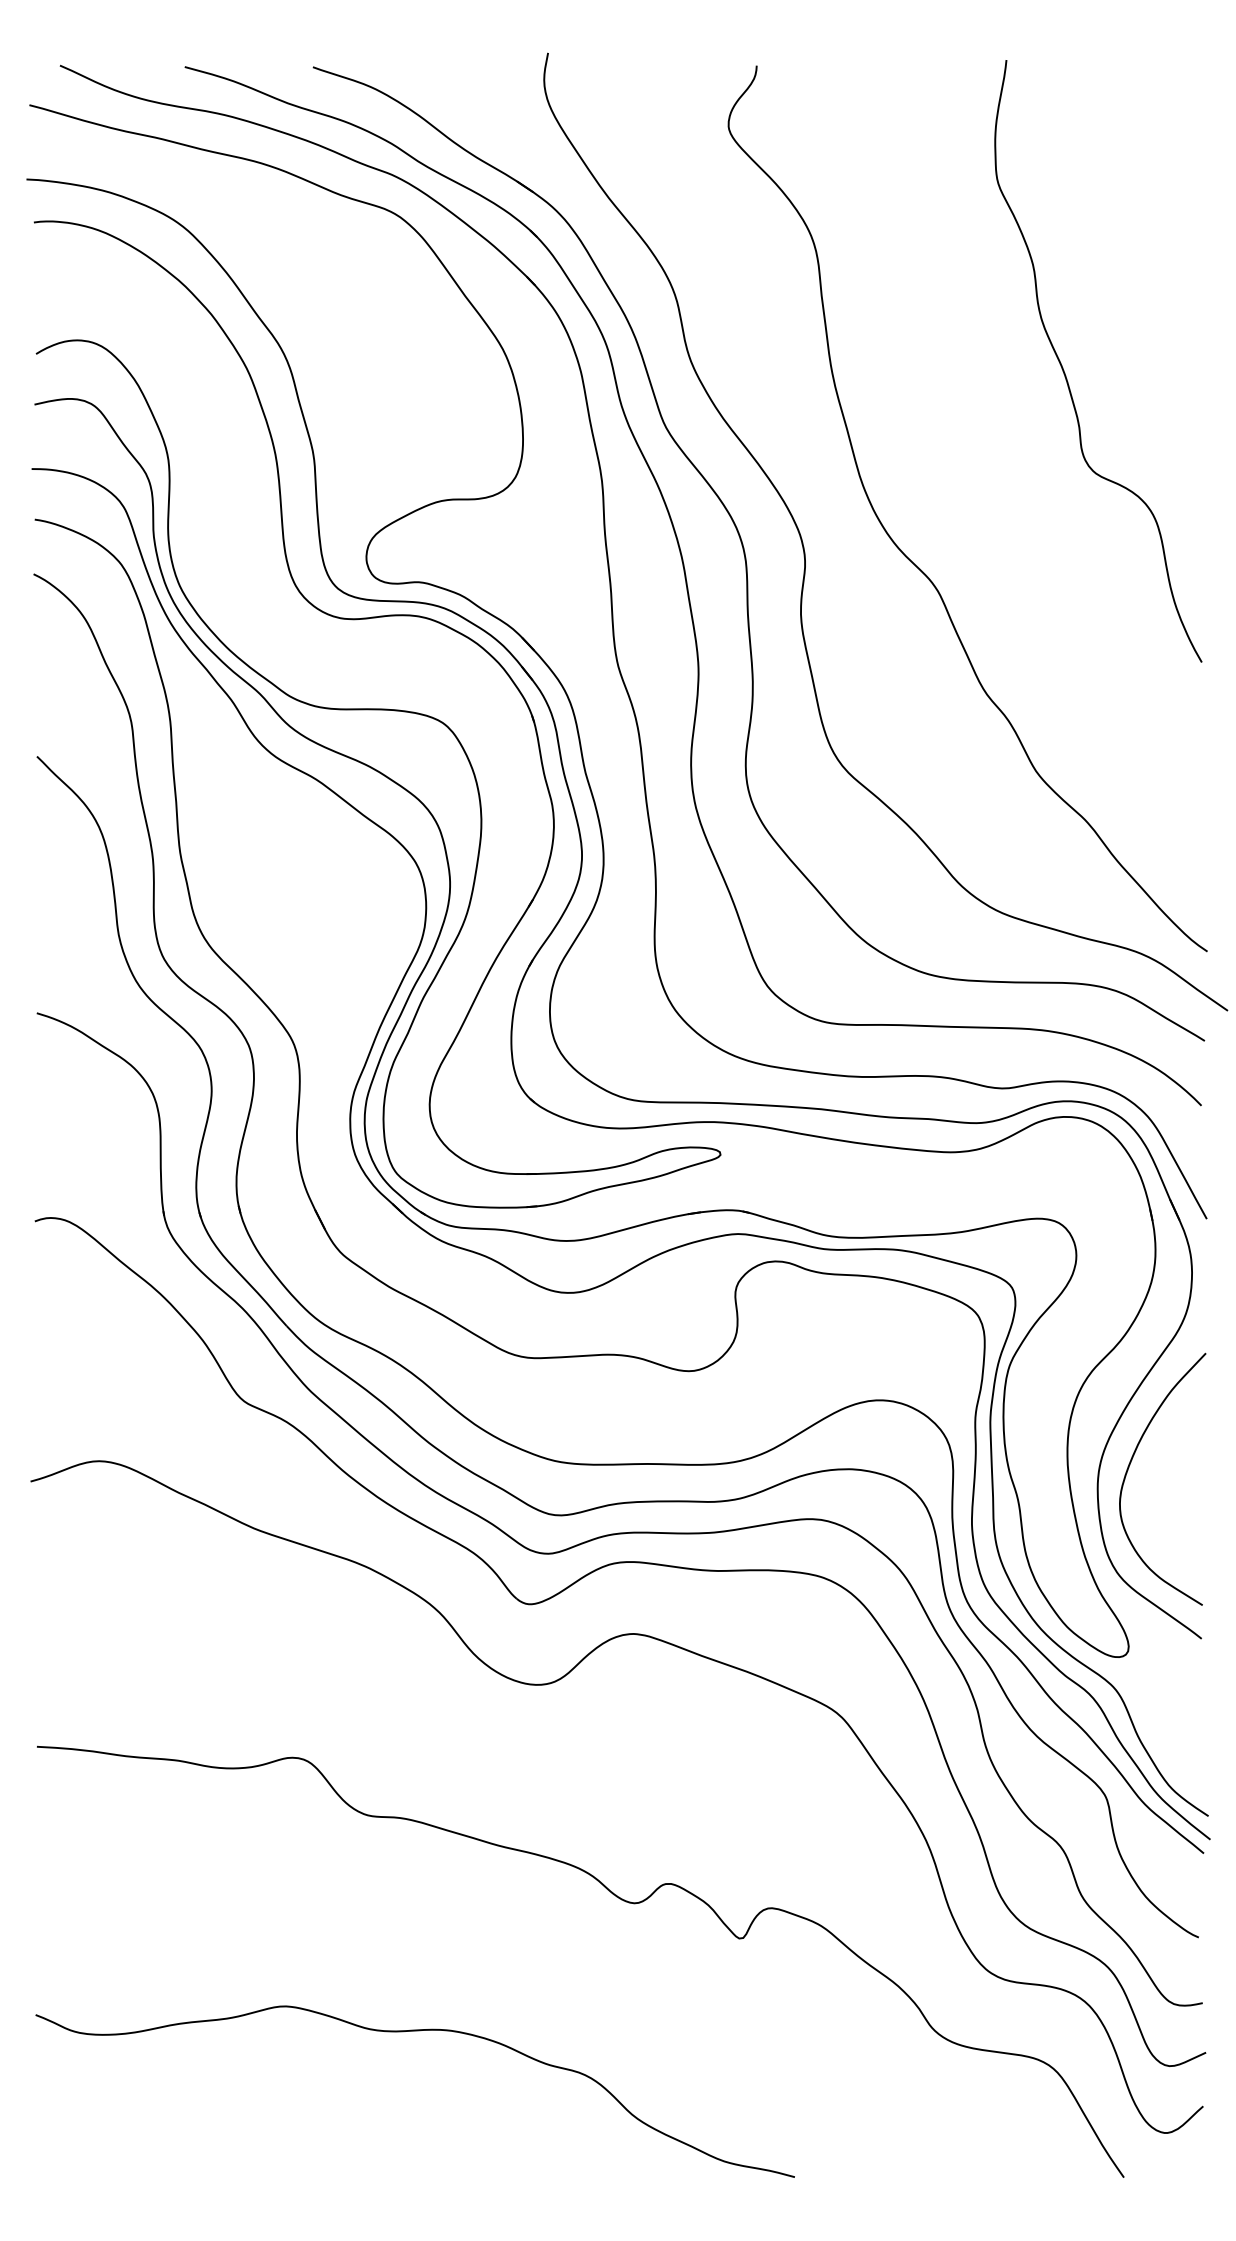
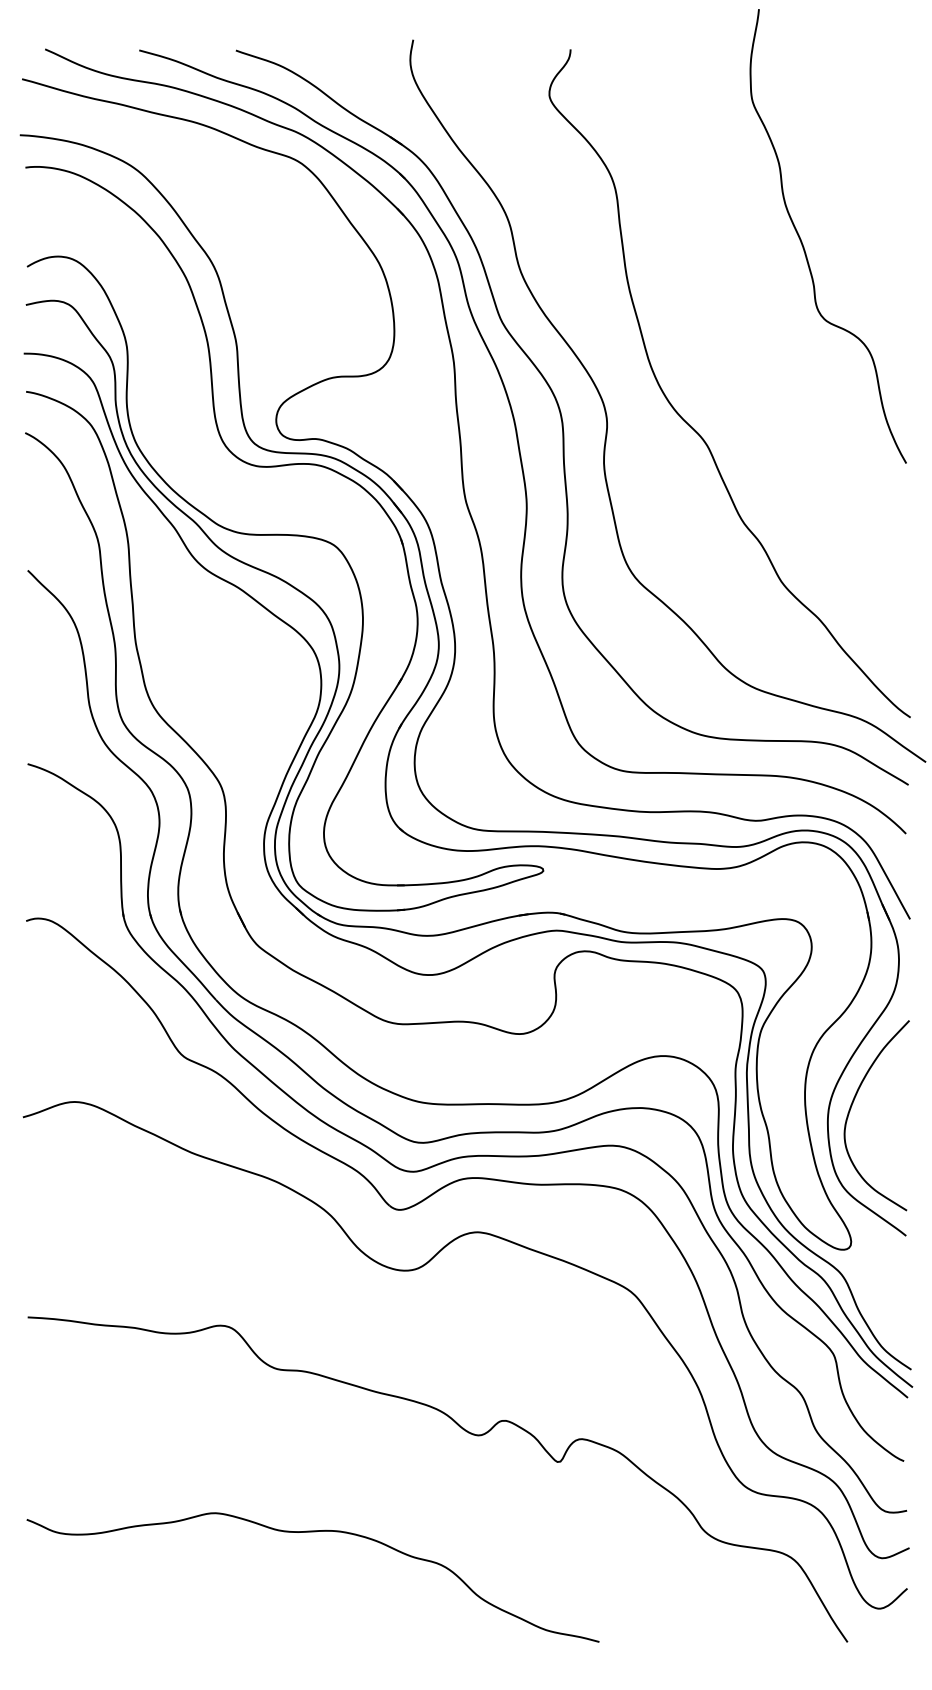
curve: (1065, 372) -> (803, 244), moved

